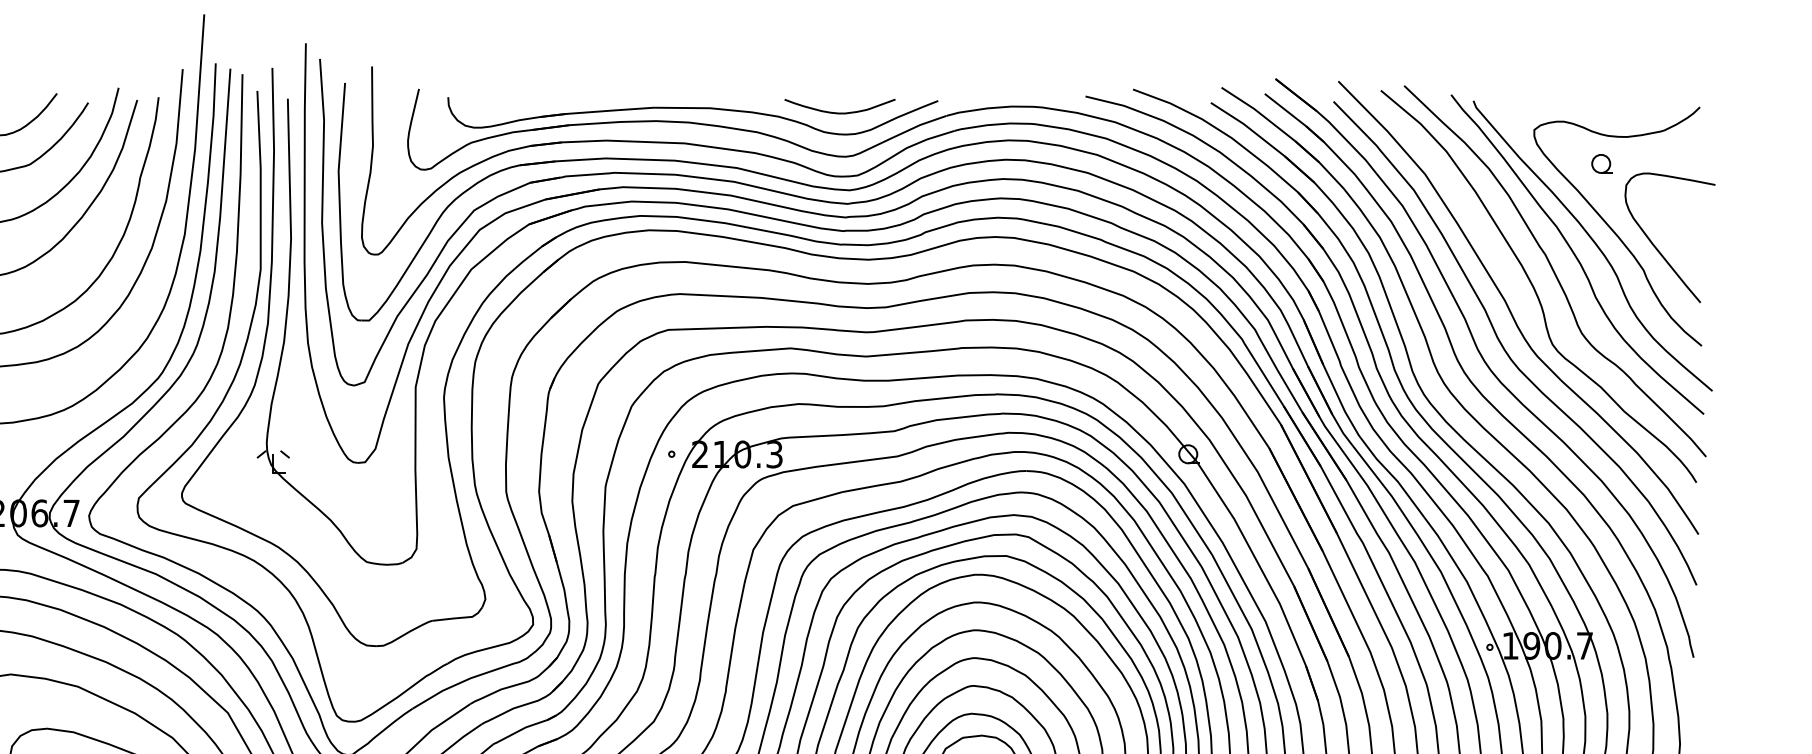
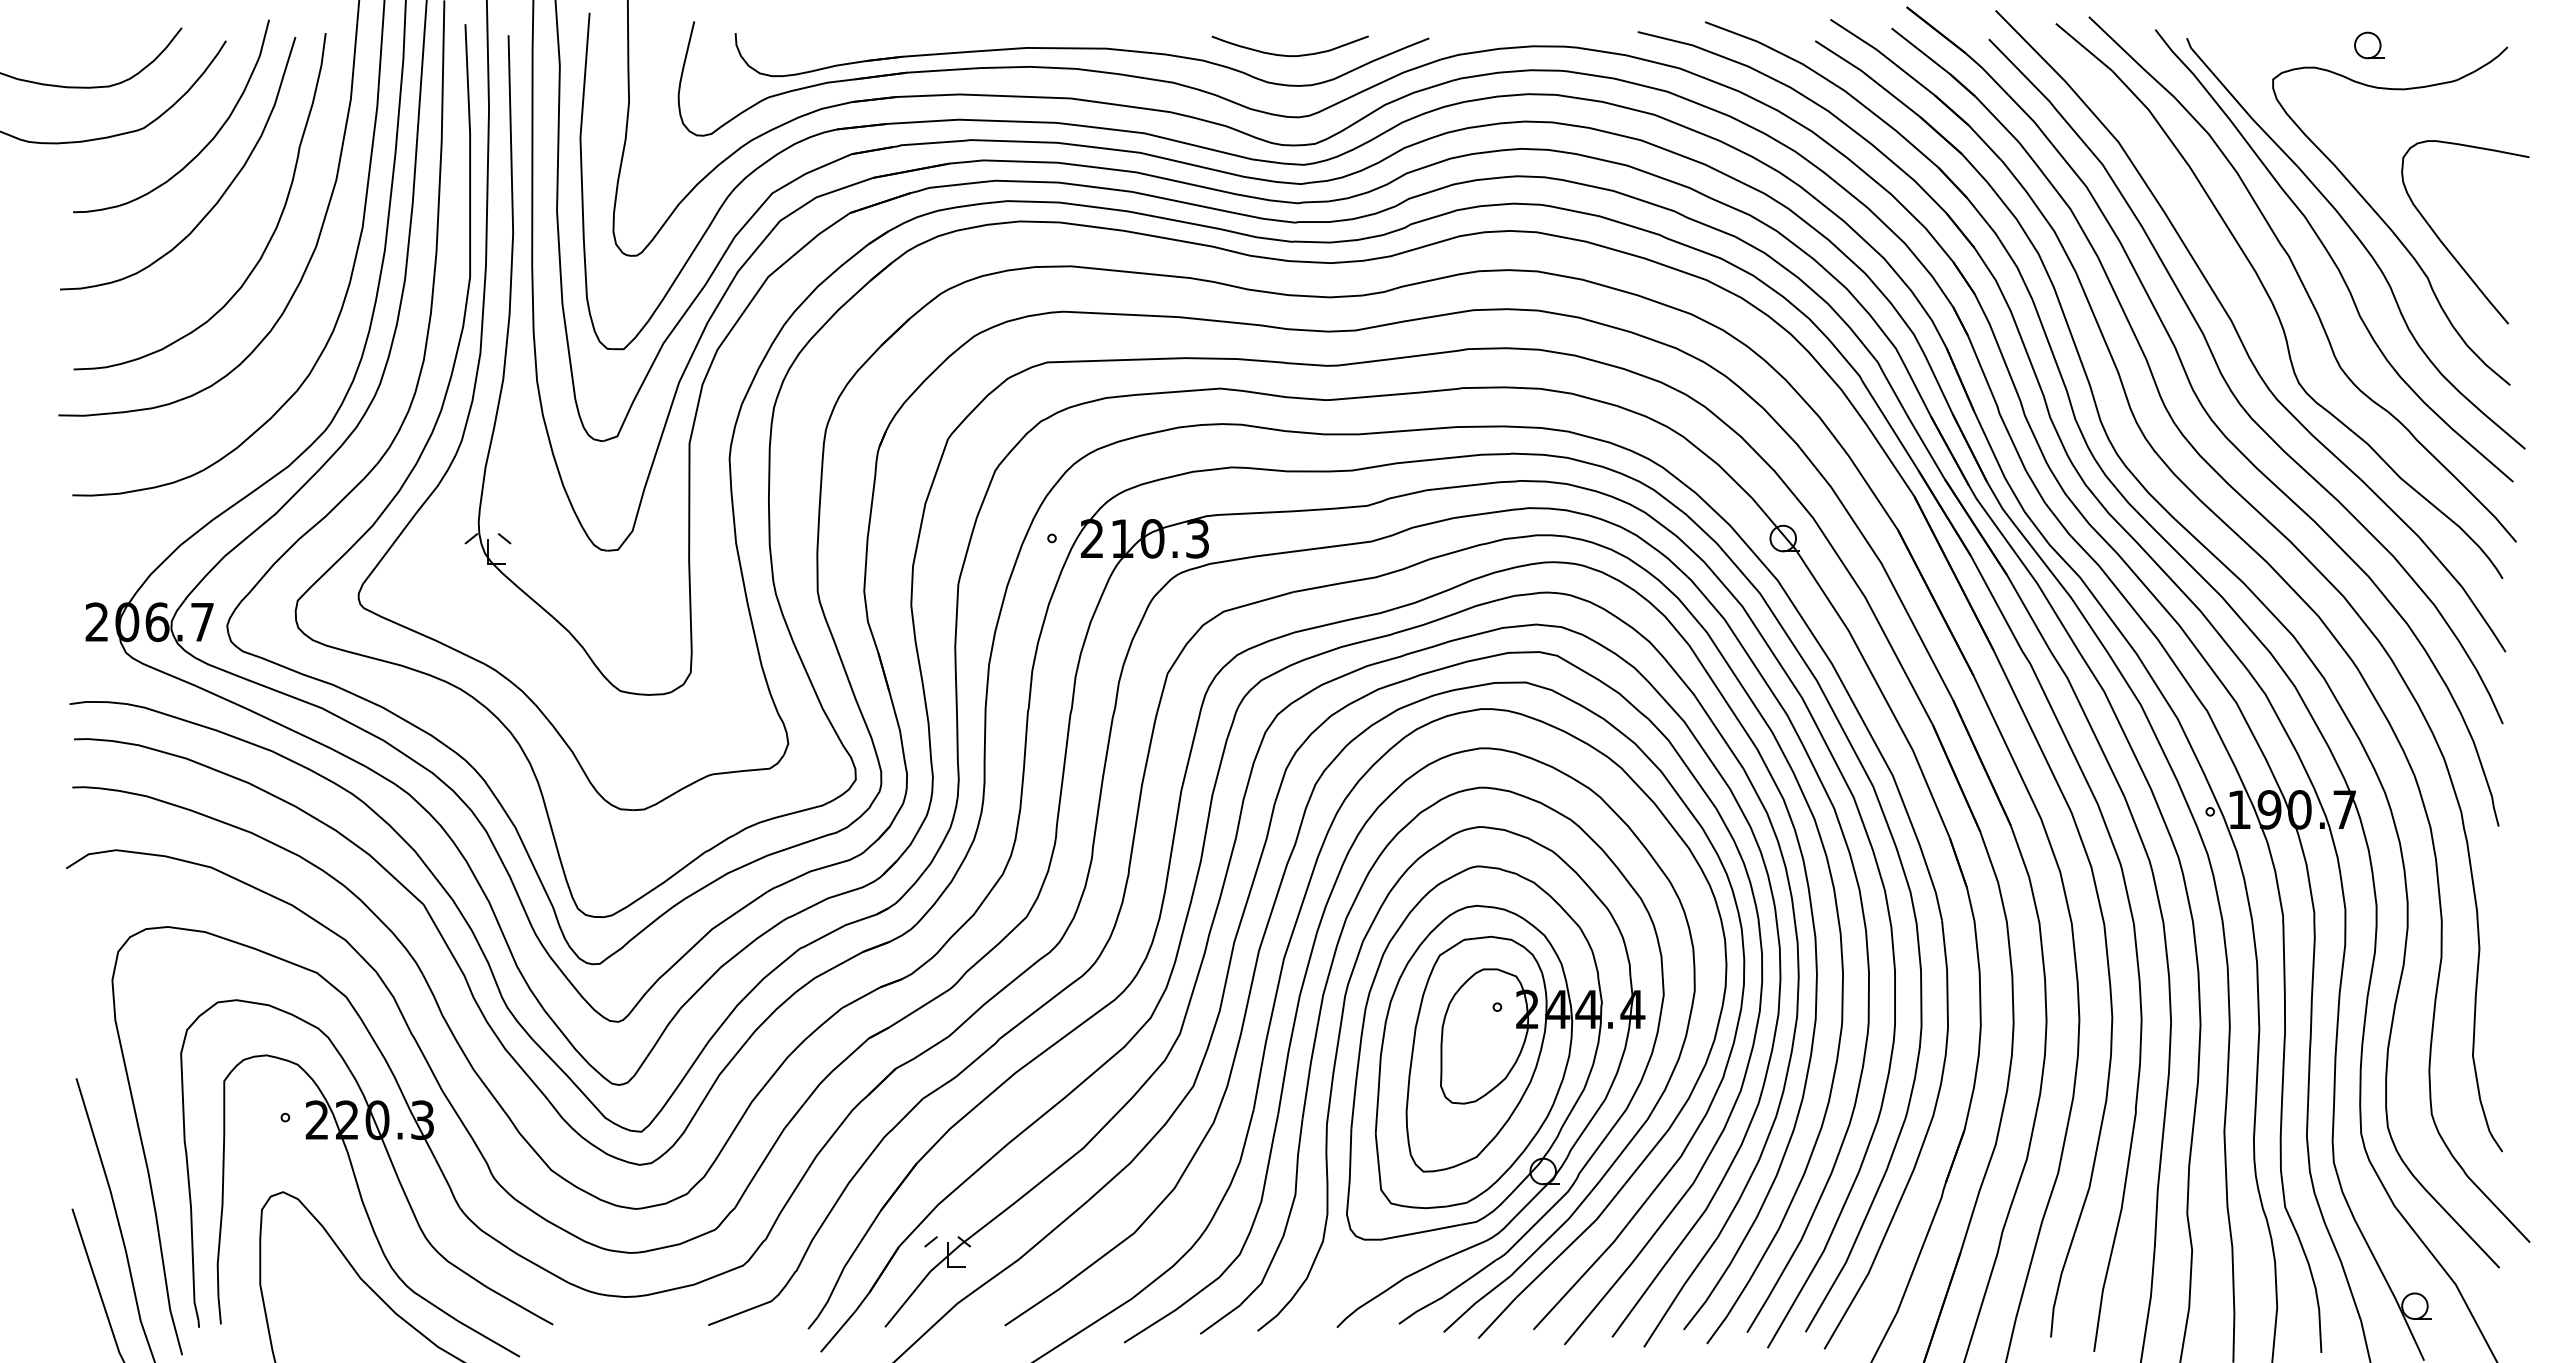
part: (1602, 163) -> (2369, 45), moved

